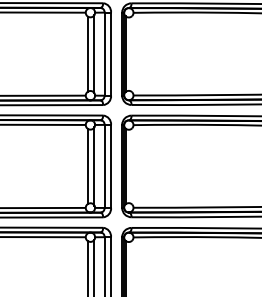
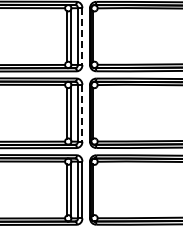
line: (111, 55) -> (82, 37), solid -> dashed
line: (111, 166) -> (82, 113), solid -> dashed

